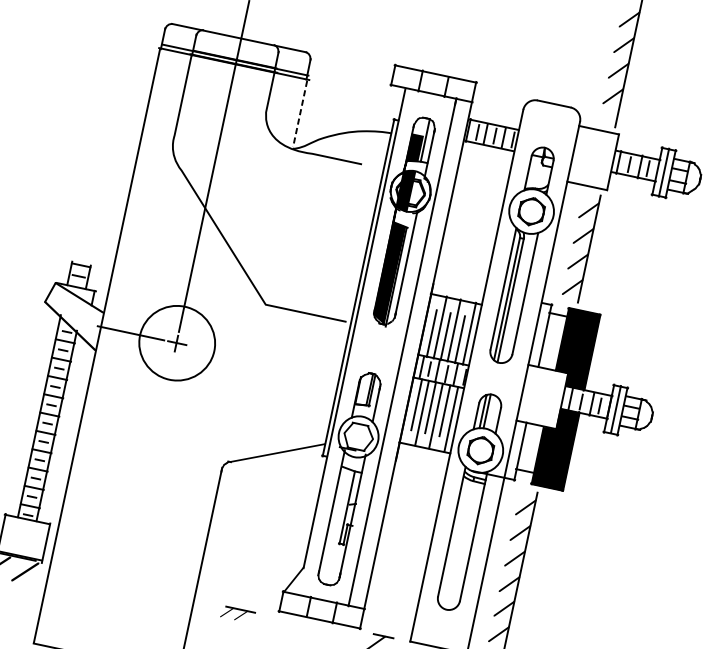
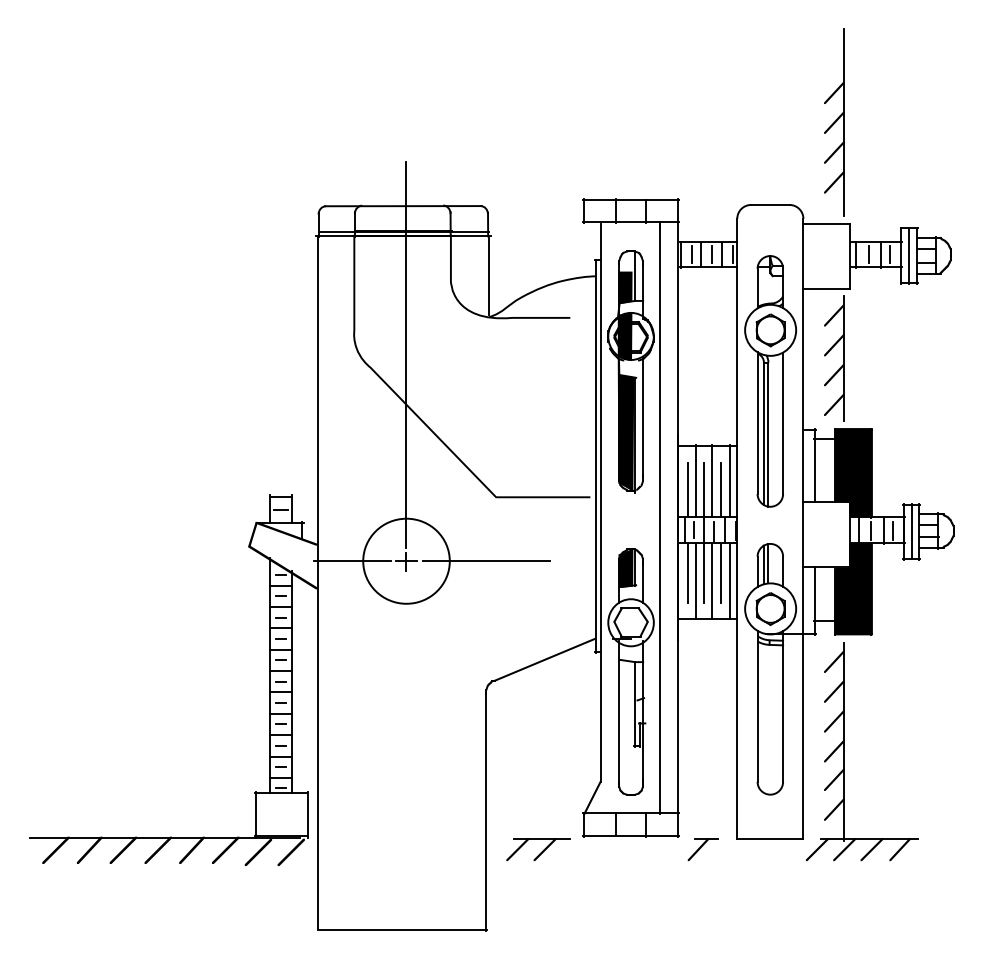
line: (300, 114) -> (489, 276), dashed -> solid
line: (245, 358) -> (486, 561), added
fill: (363, 388) -> (625, 567), added
part: (237, 614) -> (538, 849), size x1.67

